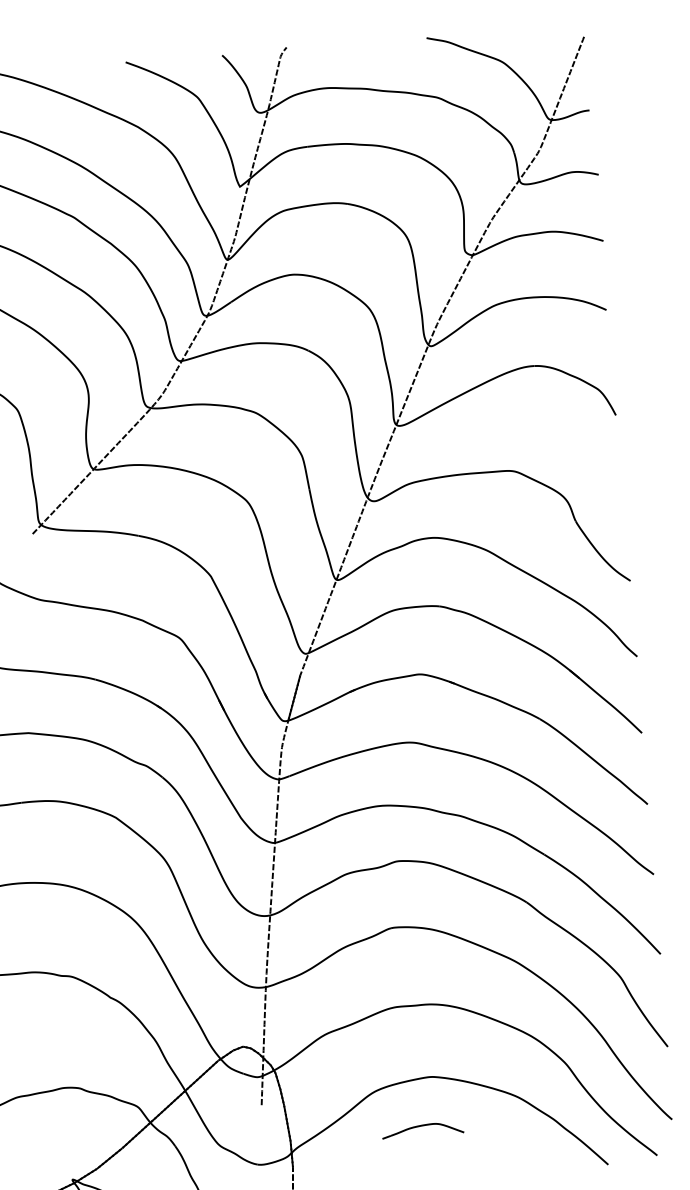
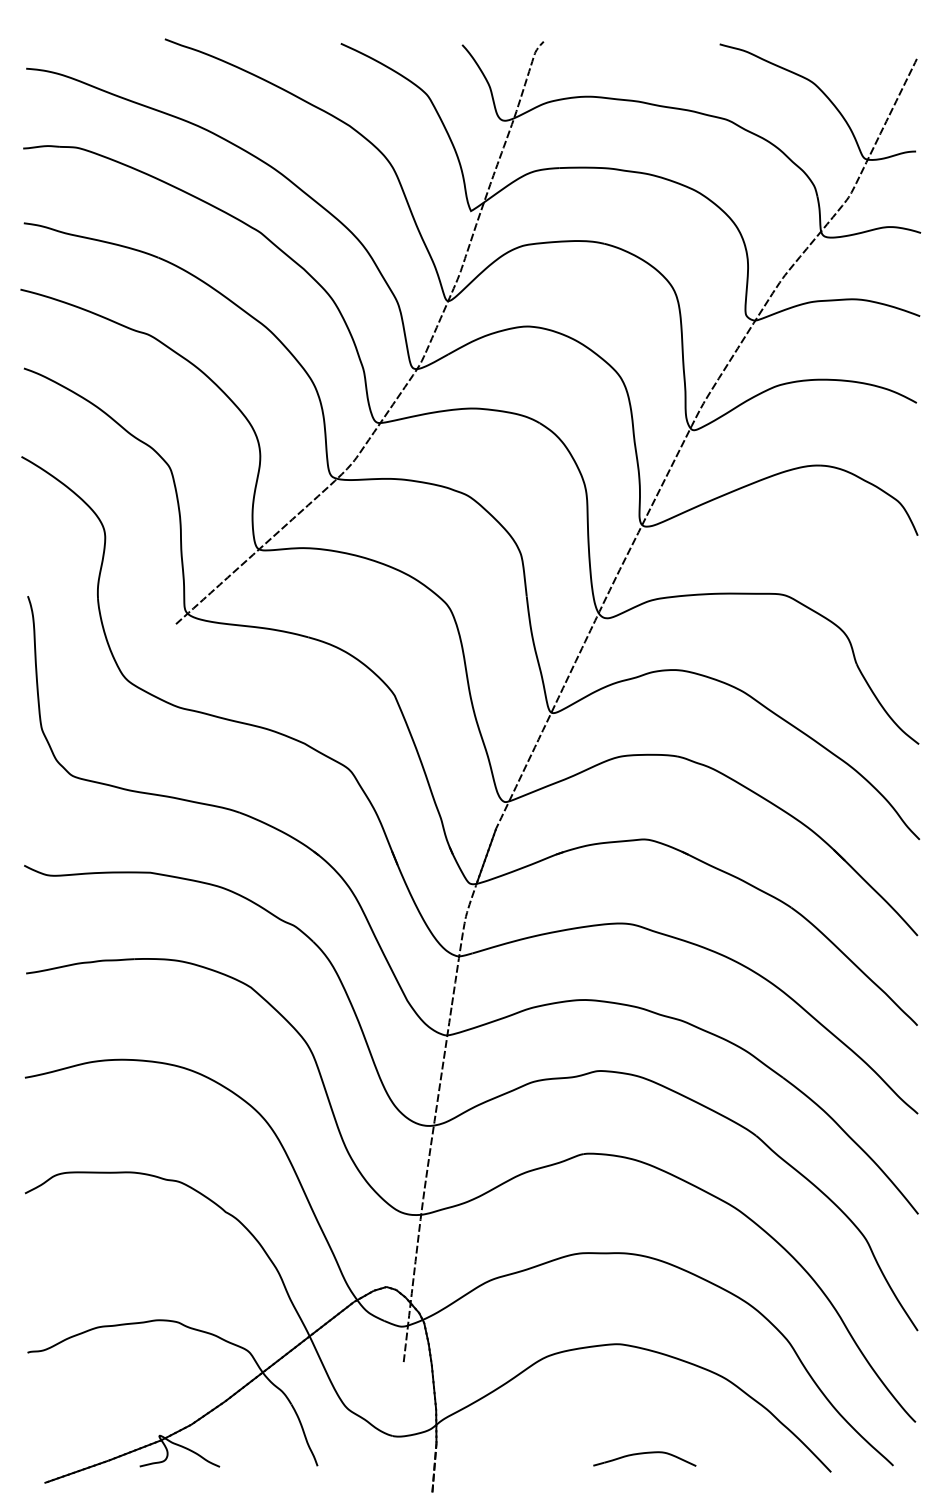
part: (422, 1129) -> (644, 1458), moved

